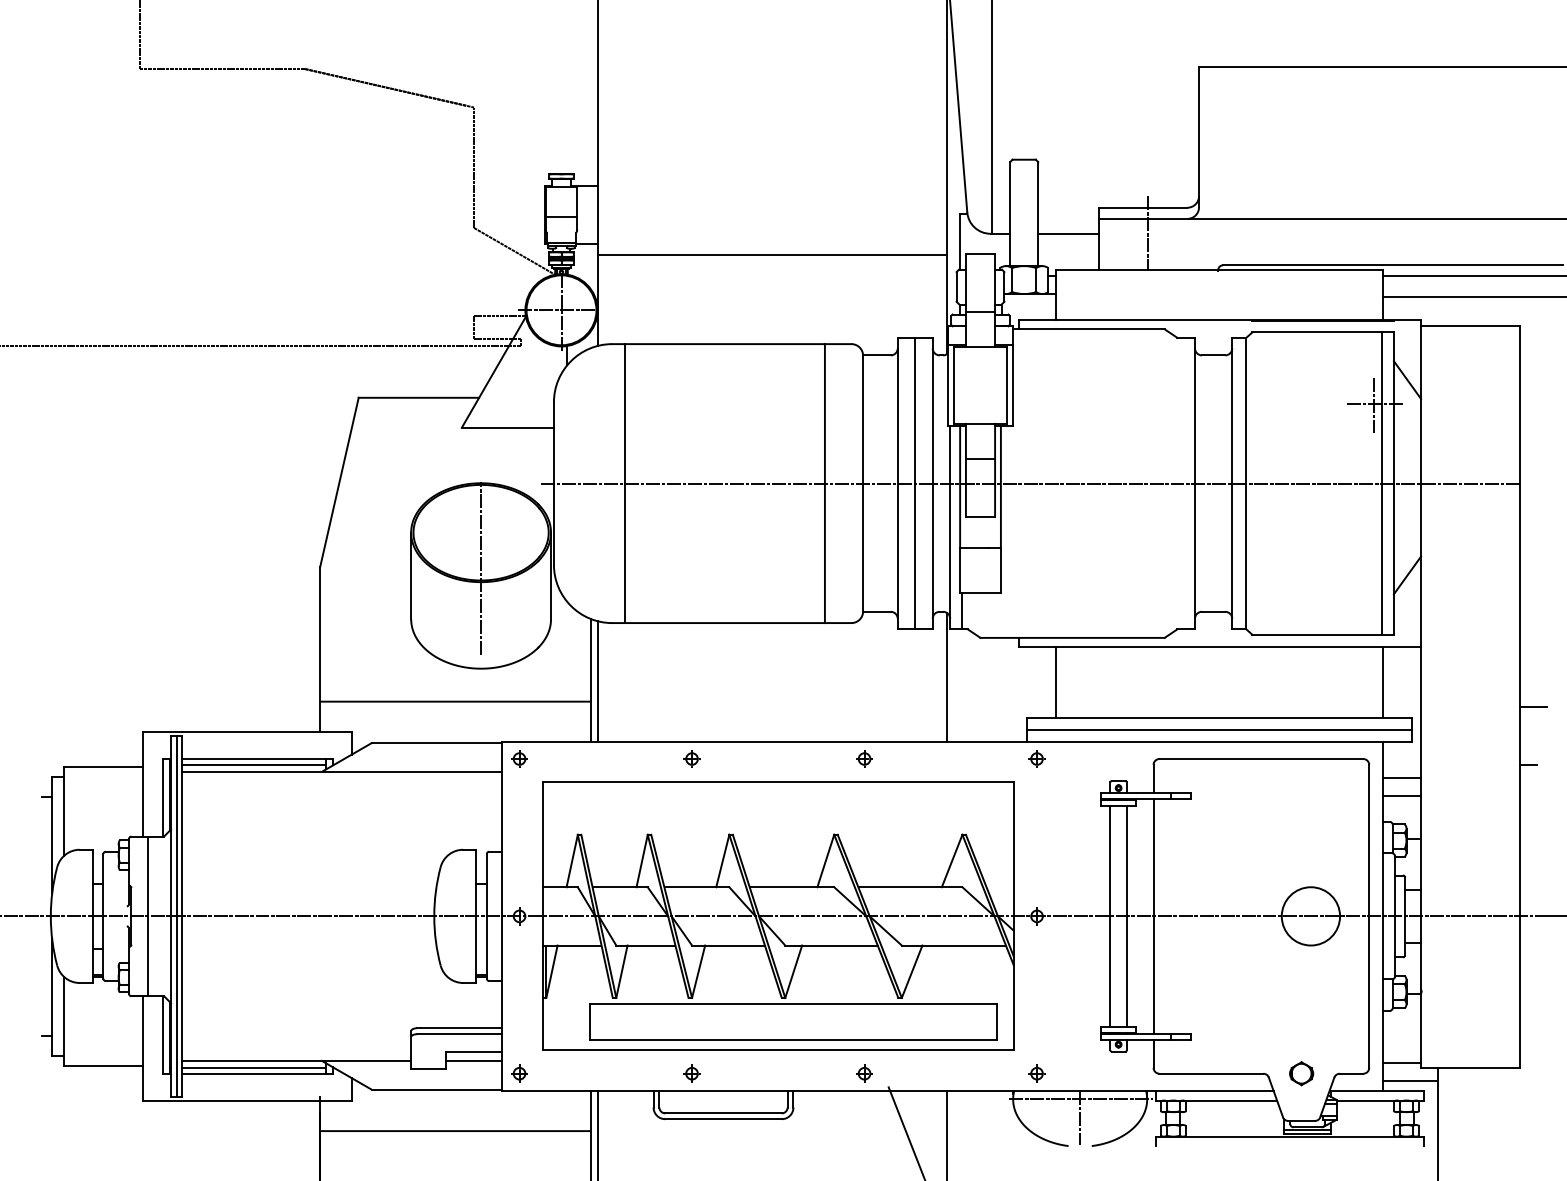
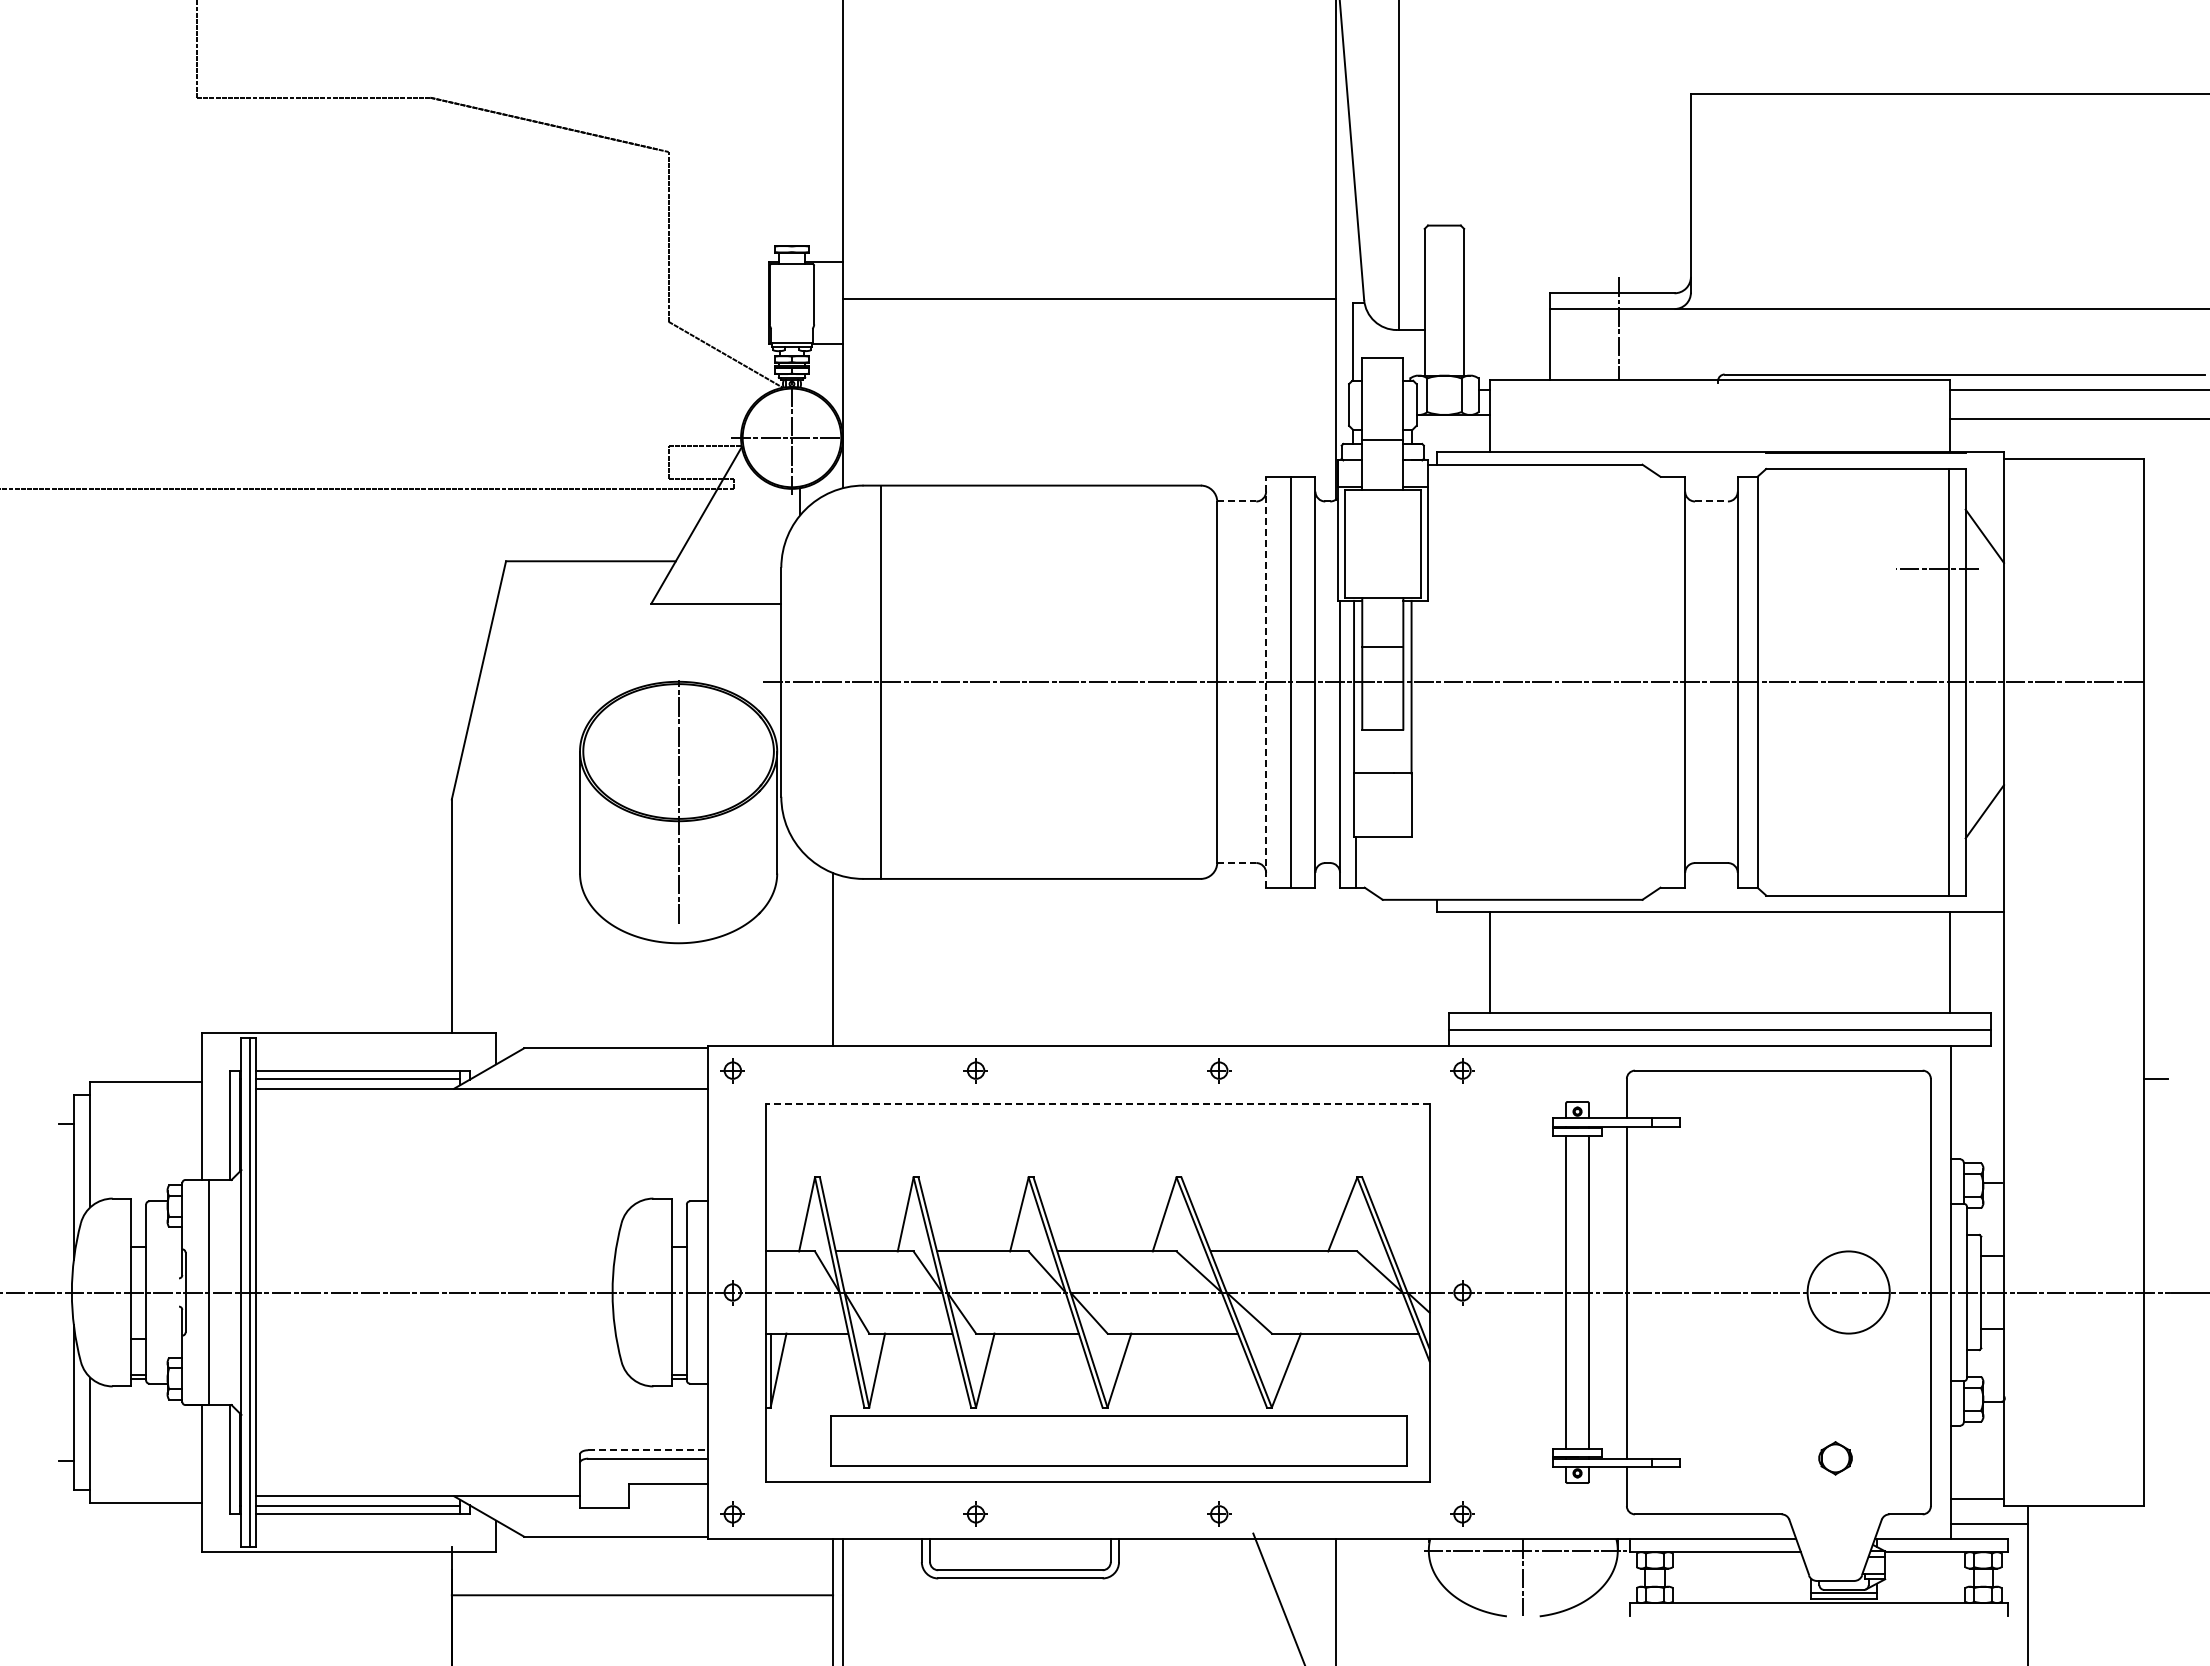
line: (561, 217) -> (791, 306), removed
line: (1068, 234) -> (1506, 330), removed
line: (771, 254) -> (1088, 299), moved
line: (877, 355) -> (1237, 501), solid -> dashed
line: (1213, 355) -> (1711, 501), solid -> dashed
line: (1373, 405) -> (1937, 571), removed
line: (824, 483) -> (1163, 681), removed
line: (898, 483) -> (1266, 681), solid -> dashed
line: (877, 612) -> (1237, 863), solid -> dashed
line: (946, 677) -> (1335, 955), removed
line: (597, 681) -> (842, 961), removed
line: (455, 701) -> (642, 989), removed
line: (1533, 707) -> (2162, 997), removed
line: (1402, 778) -> (1977, 1097), removed
line: (778, 782) -> (1097, 1103), solid -> dashed
line: (1402, 795) -> (1977, 1122), removed
line: (459, 1028) -> (648, 1450), solid -> dashed
line: (473, 1061) -> (668, 1496), removed
part: (1301, 1073) -> (1835, 1458), moved

